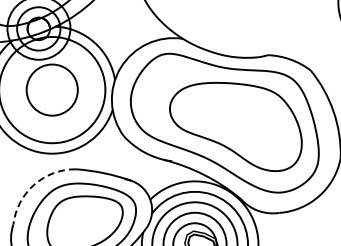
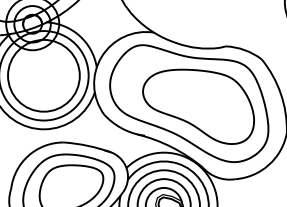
circle: (51, 89) -> (43, 75), size x1.67
arc: (34, 184) -> (28, 155), dashed -> solid

